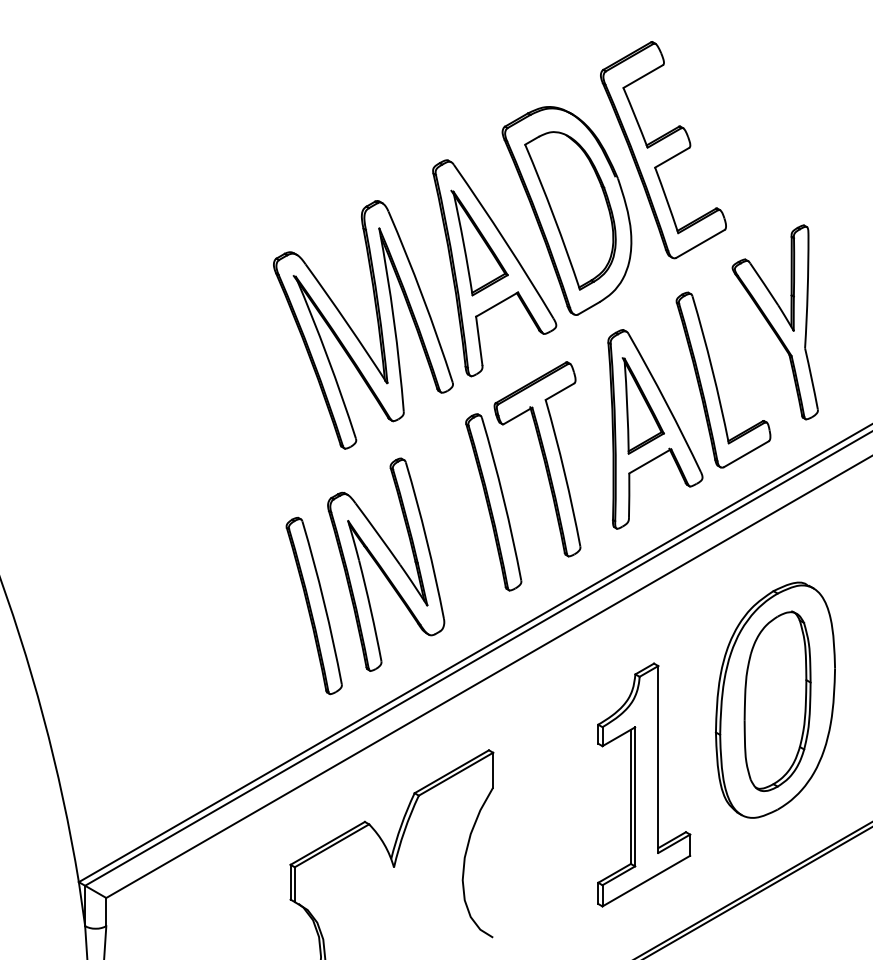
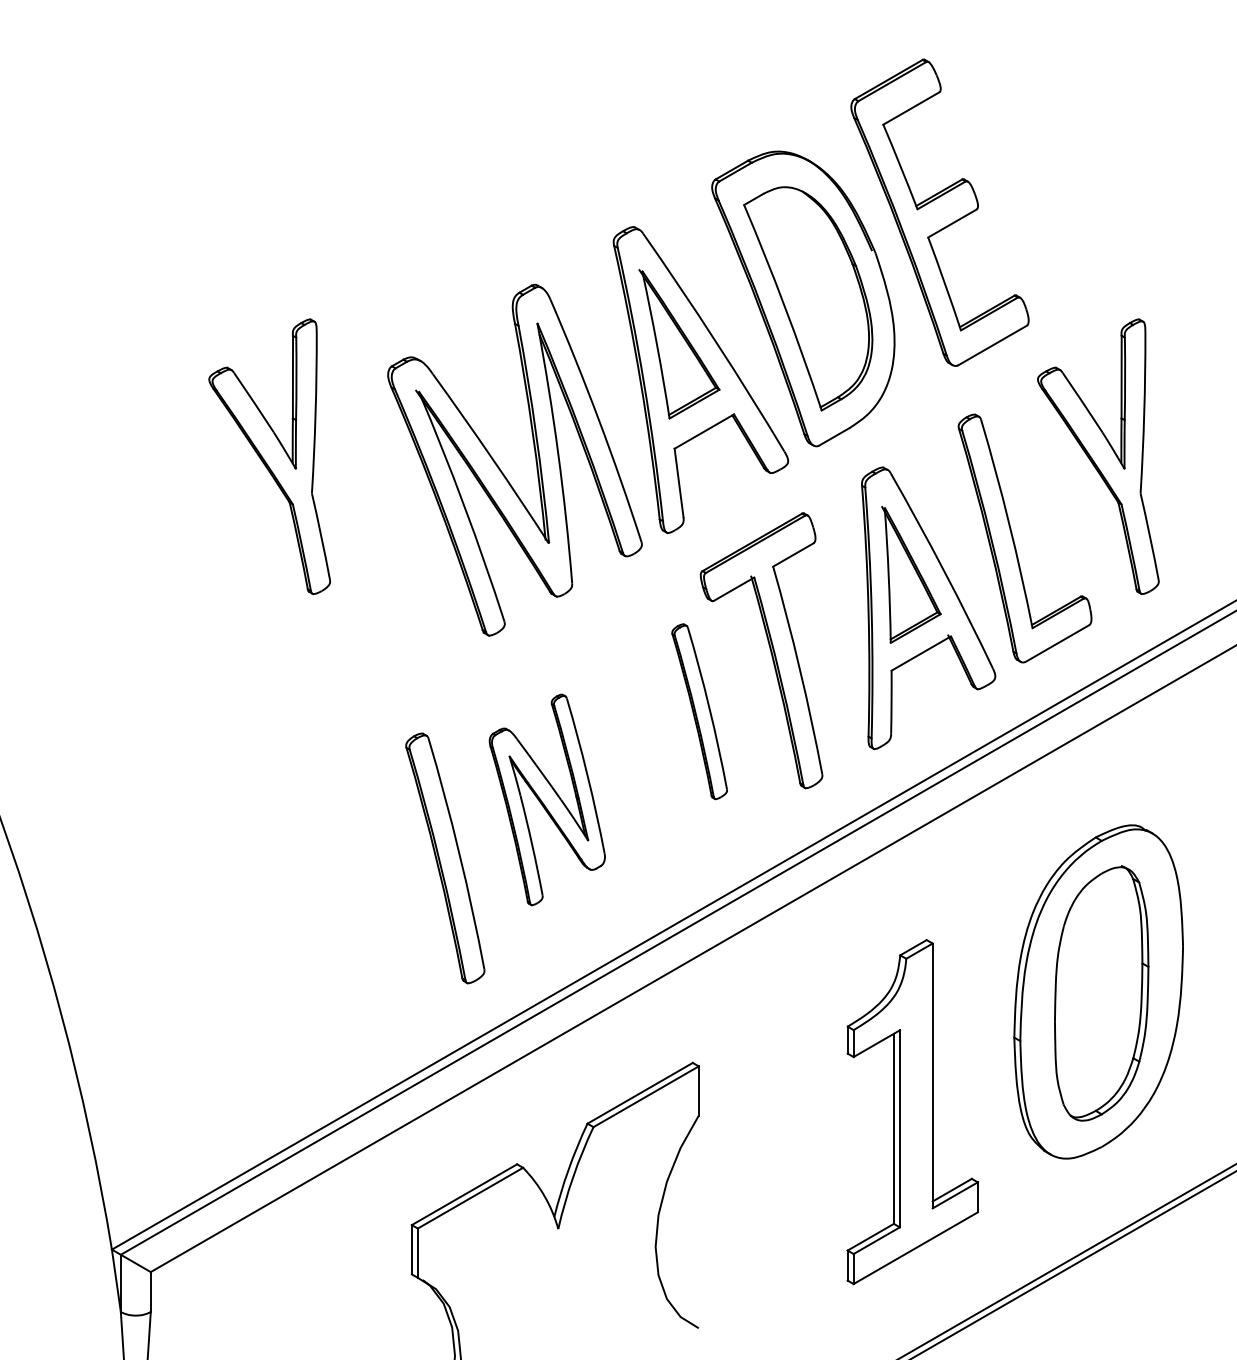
part: (189, 322) -> (268, 456), added
part: (493, 502) -> (699, 711), size x0.7
part: (386, 564) -> (547, 799), size x0.7

